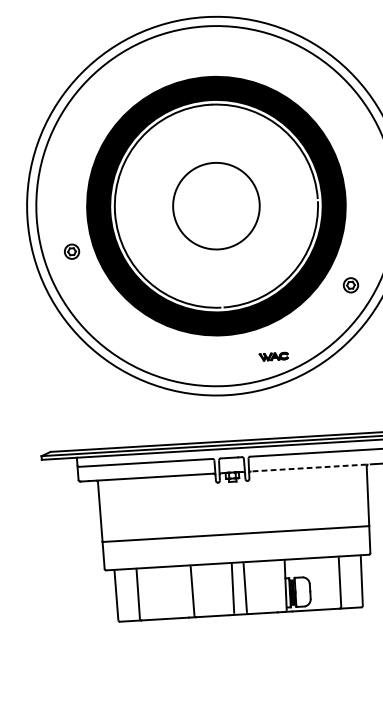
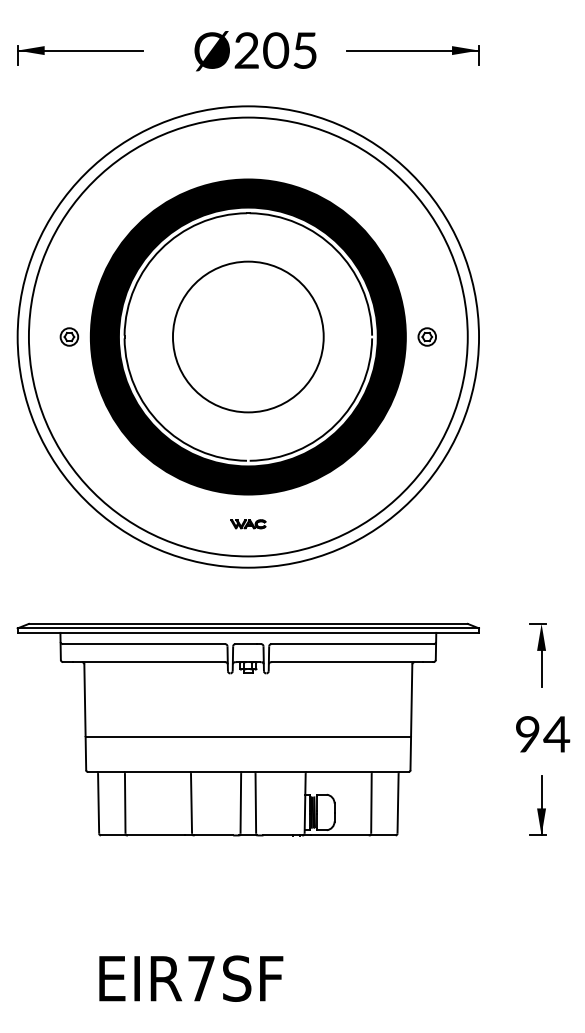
circle: (215, 205) -> (247, 336), size x1.43
part: (72, 251) -> (69, 336), moved
part: (350, 284) -> (426, 336), moved
part: (274, 356) -> (248, 524), moved
line: (313, 468) -> (347, 662), dashed -> solid

